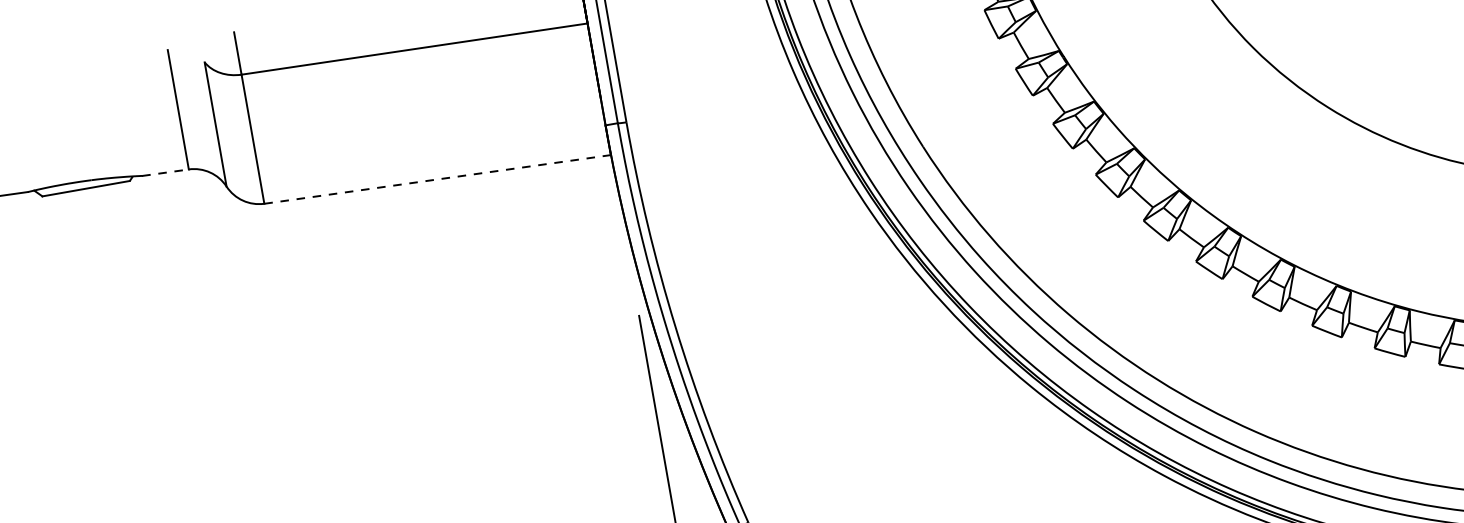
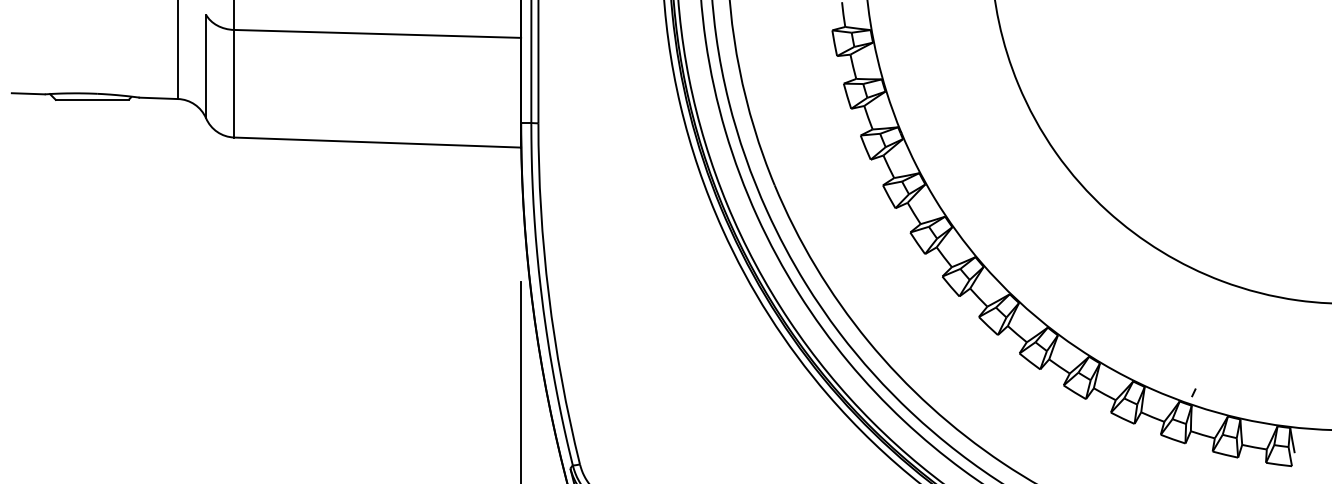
line: (166, 172) -> (159, 98), dashed -> solid
line: (437, 179) -> (377, 142), dashed -> solid

